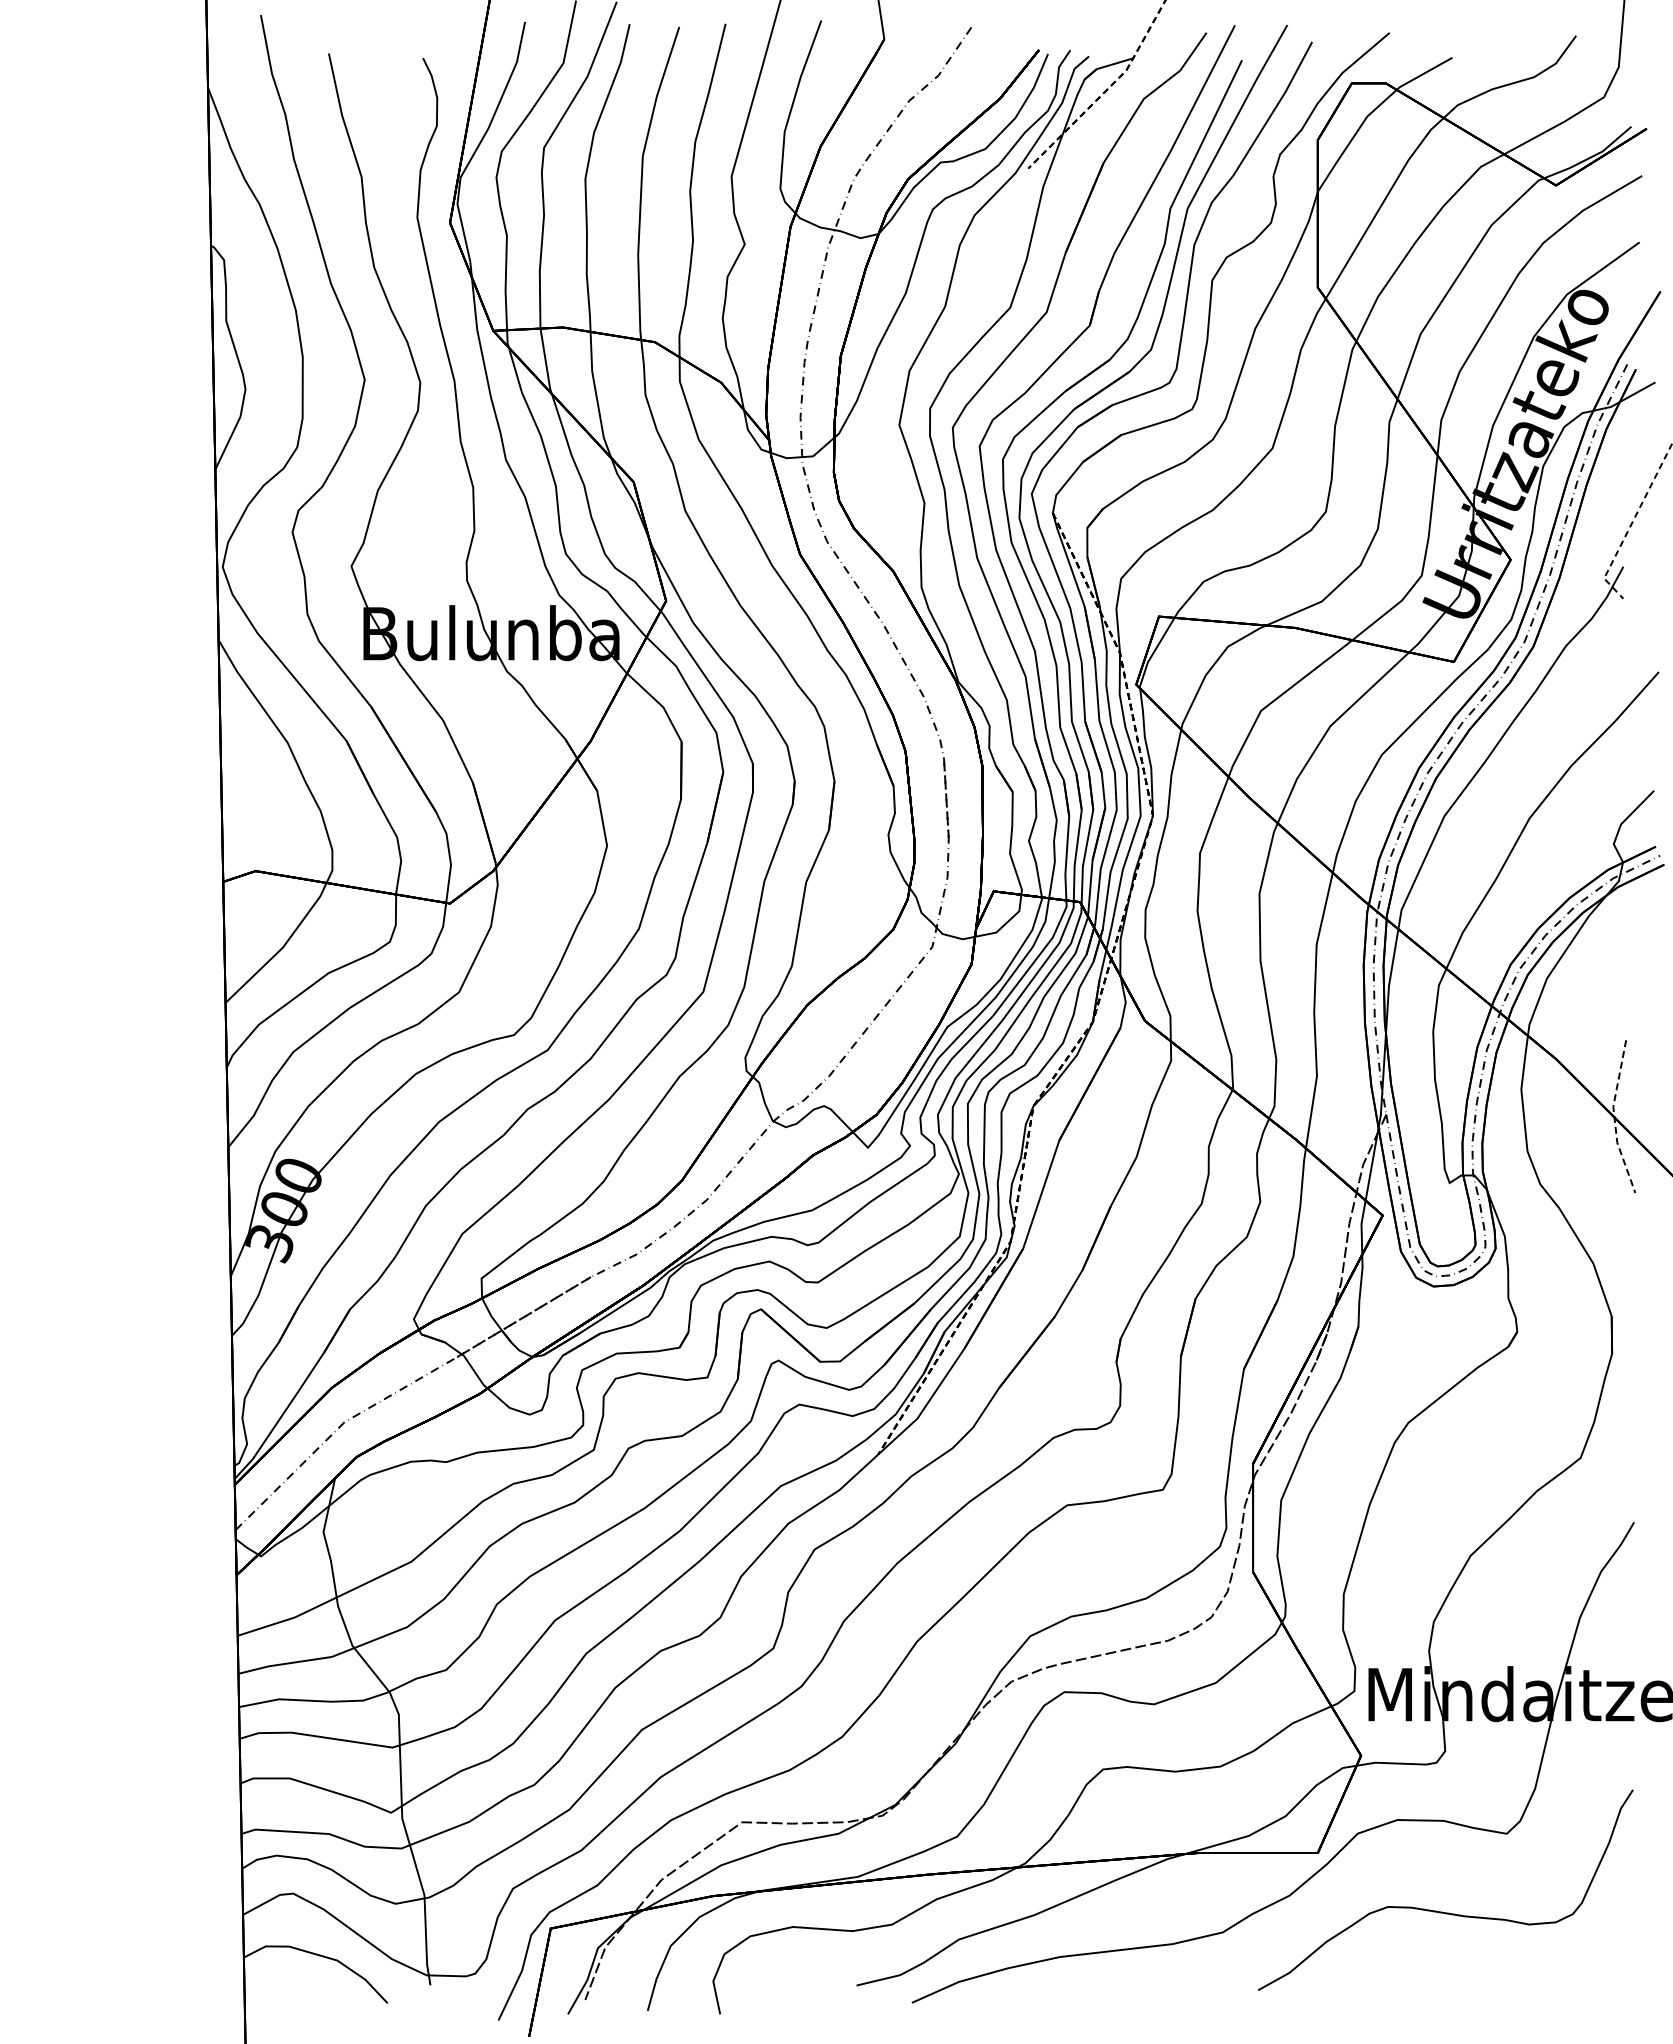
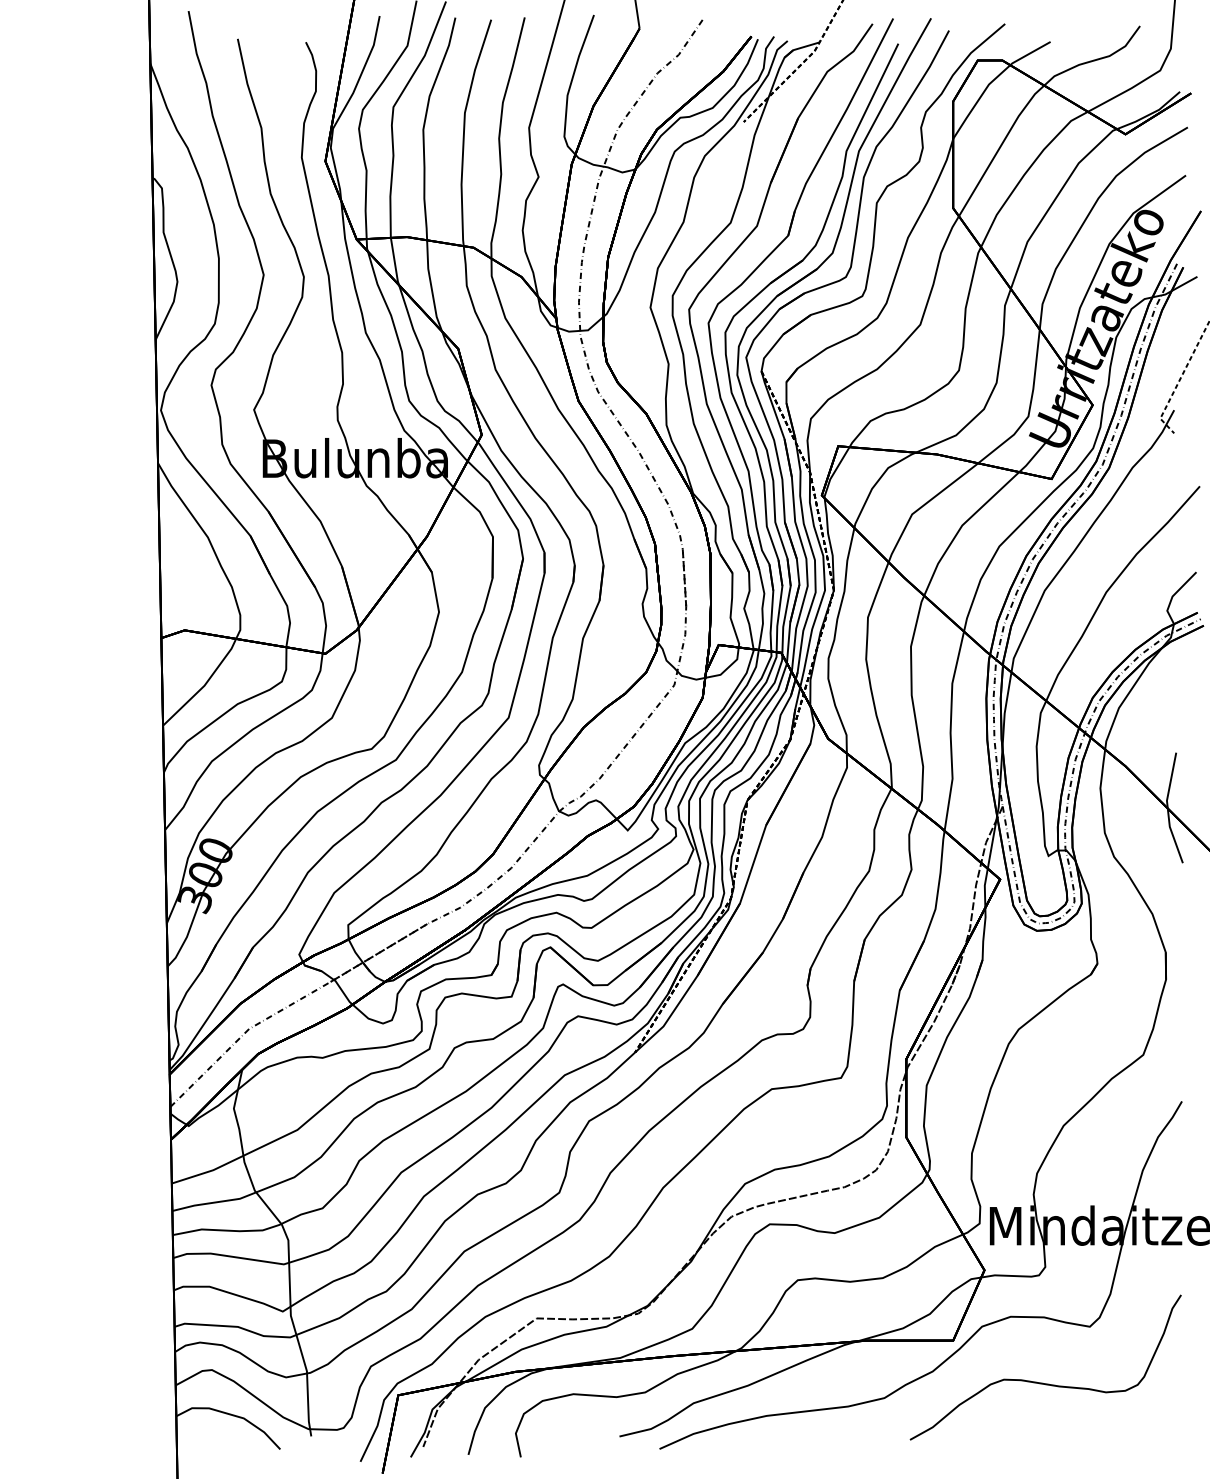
line: (1614, 1118) -> (1167, 809), dashed -> solid

